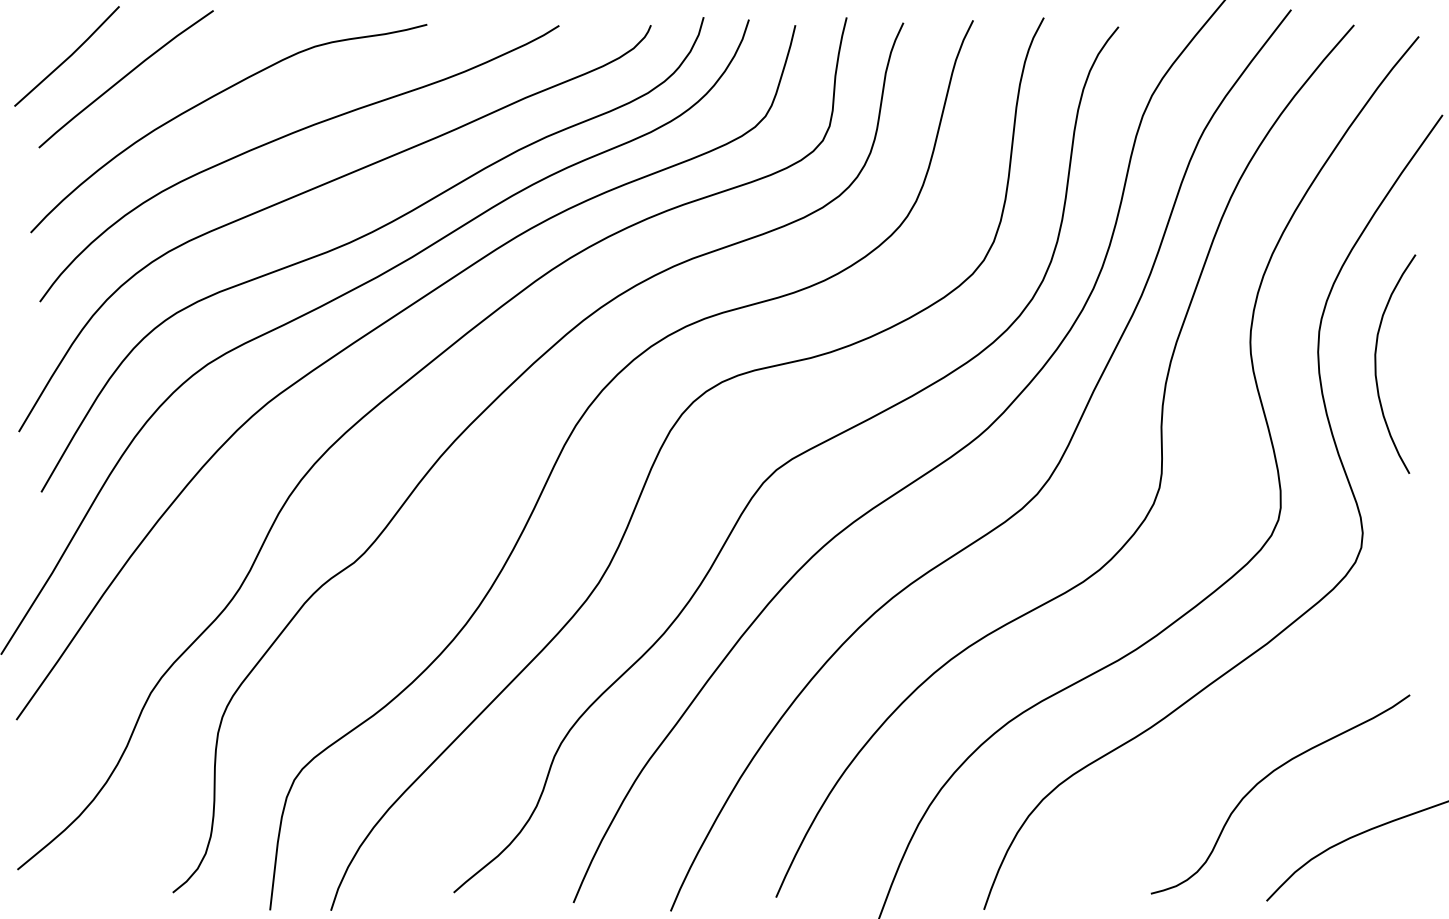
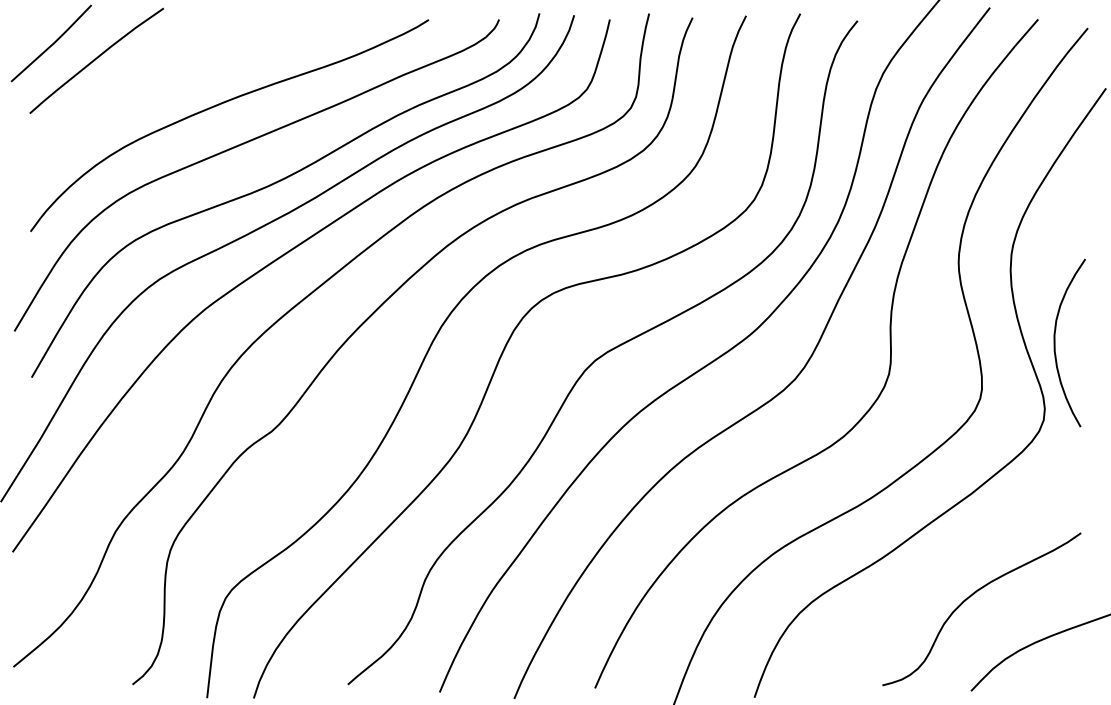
curve: (208, 100) -> (159, 77), removed
curve: (1376, 363) -> (1055, 342), moved

